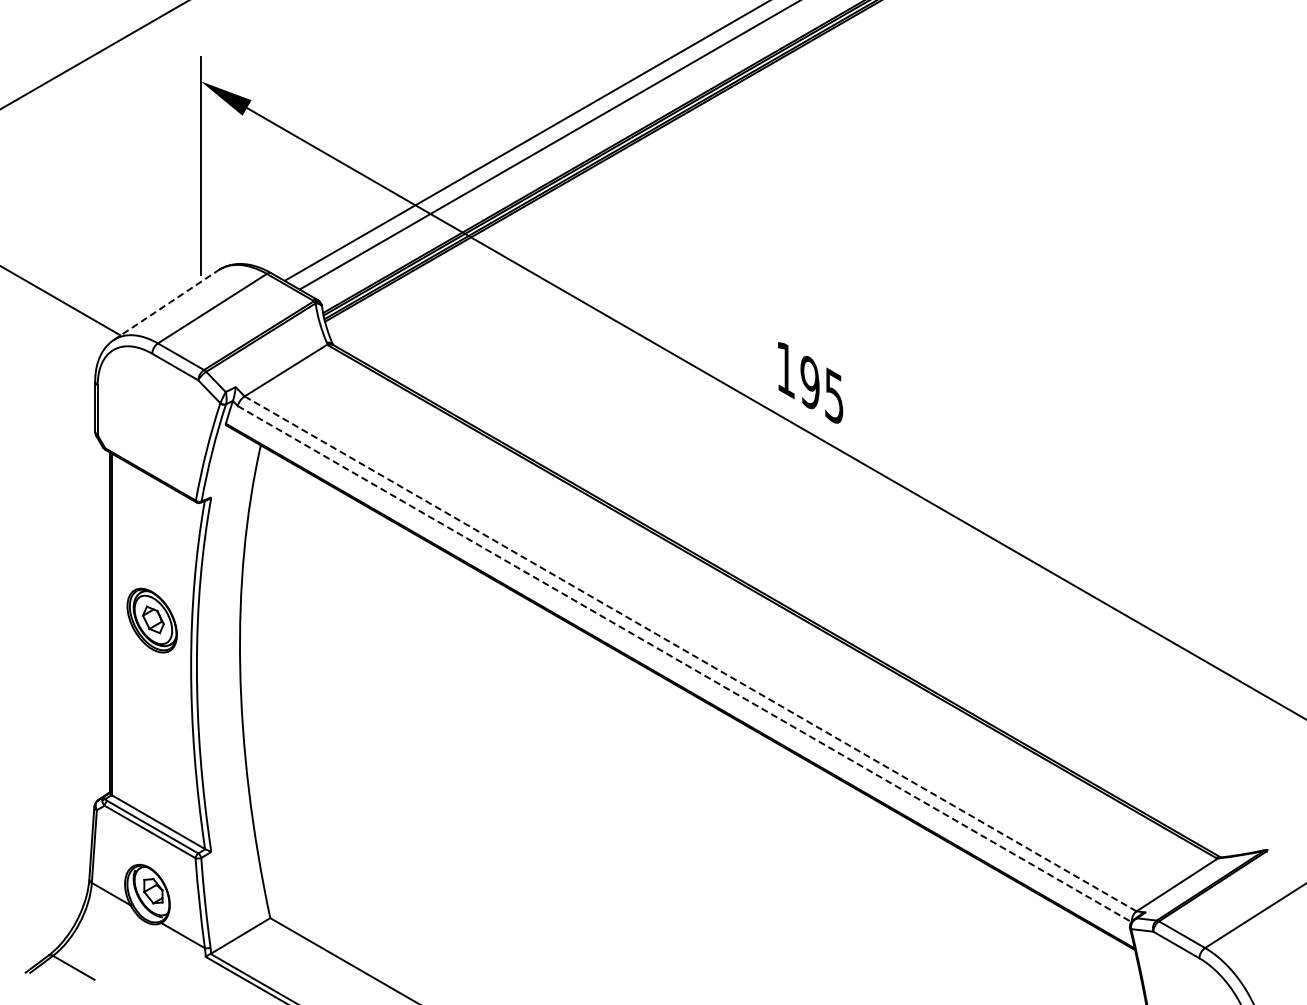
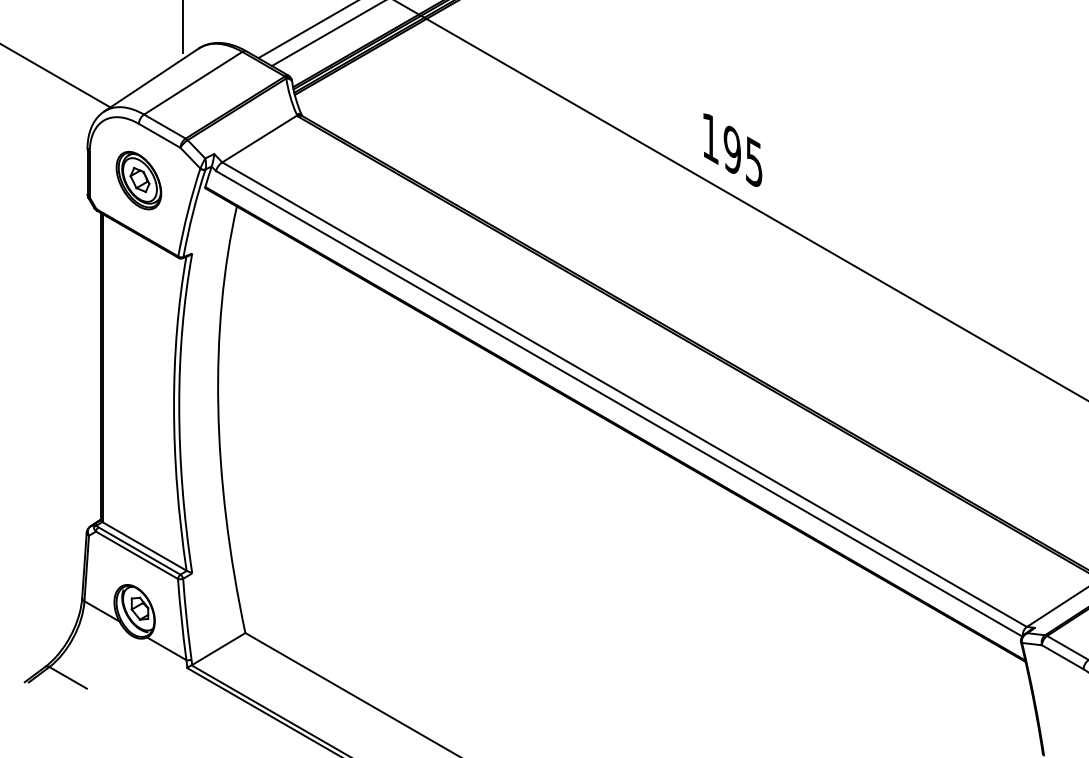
line: (165, 305) -> (150, 80), dashed -> solid
part: (151, 620) -> (138, 180), moved
line: (690, 653) -> (624, 394), dashed -> solid
line: (684, 664) -> (619, 404), dashed -> solid

